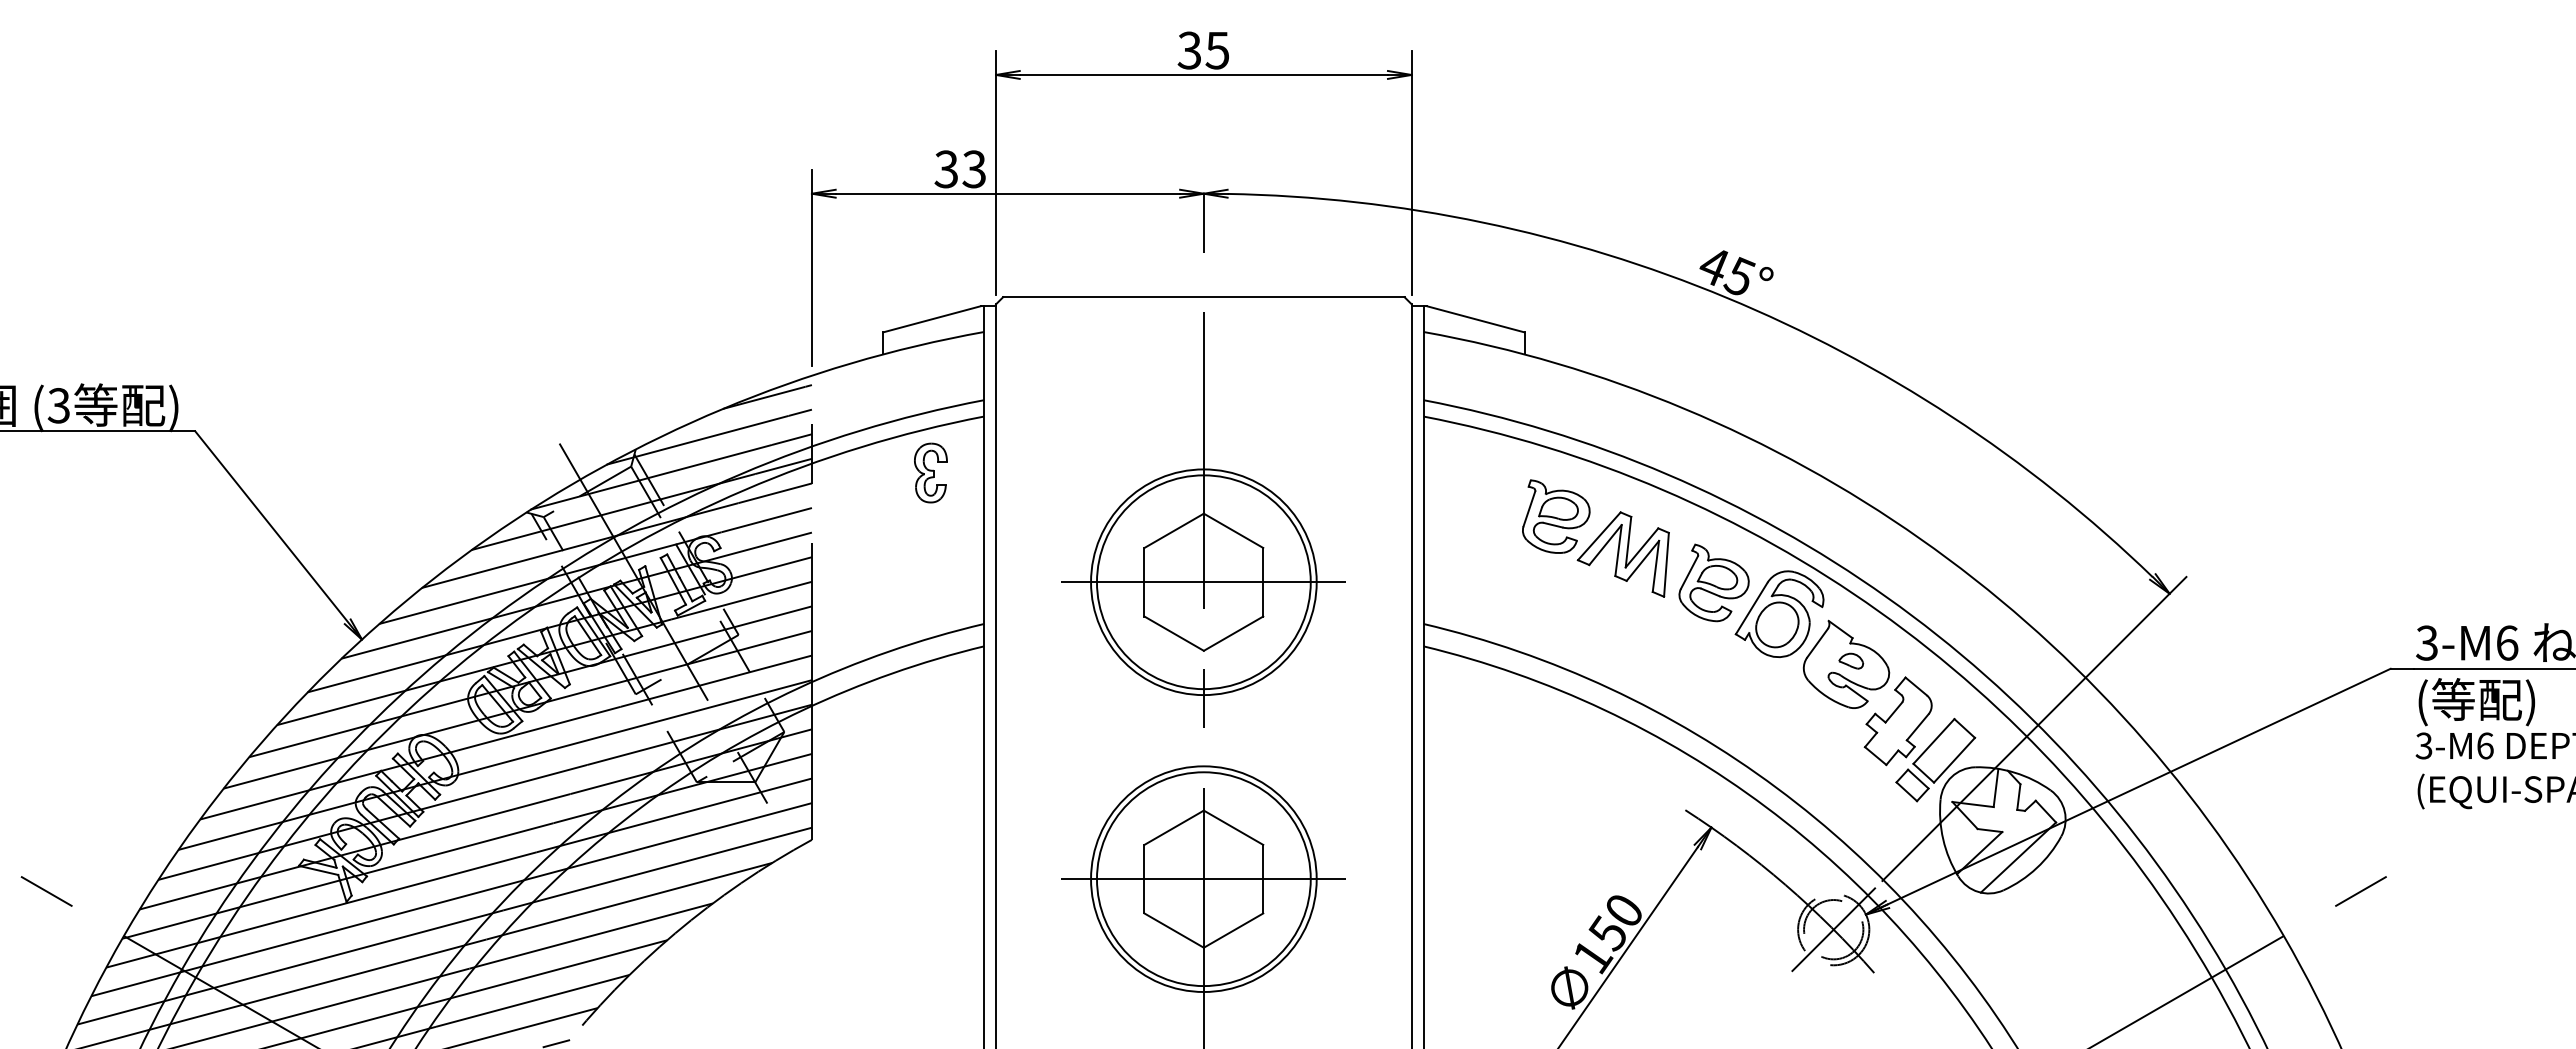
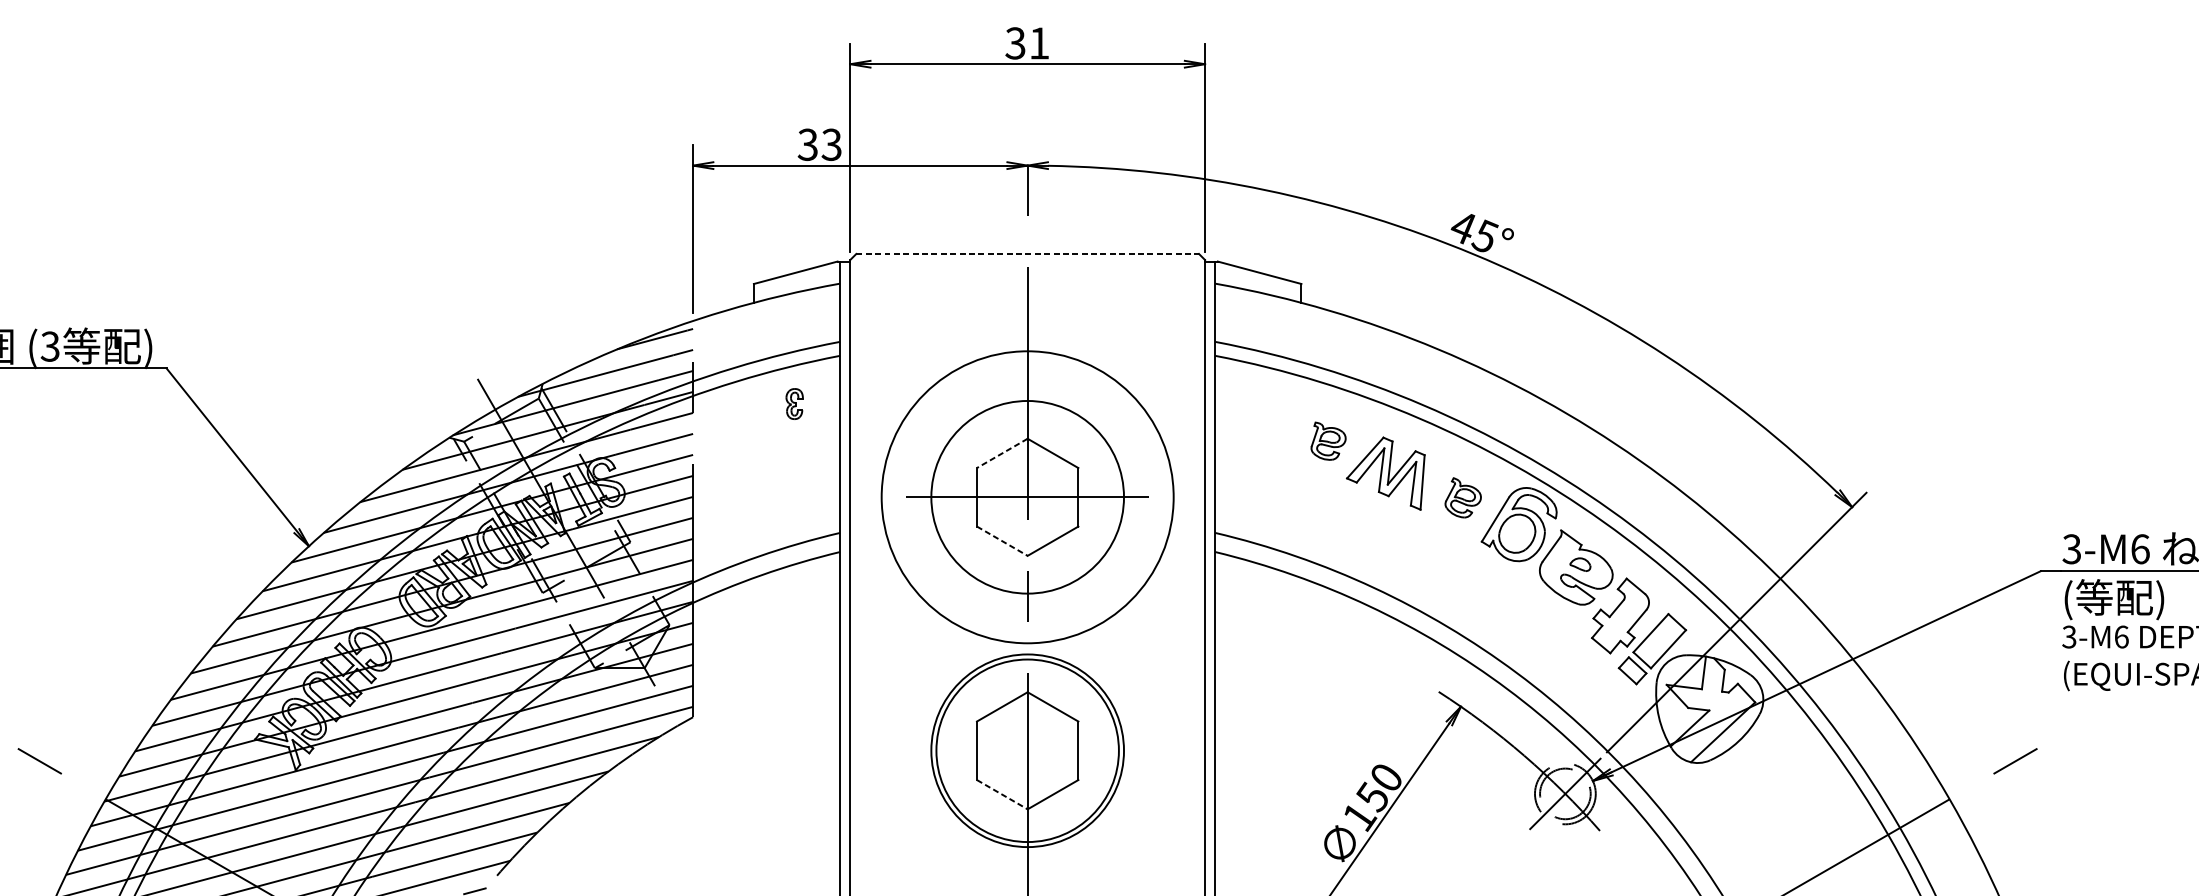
text: (1216, 50) -> (1038, 43), 35 -> 31
line: (1203, 297) -> (1027, 254), solid -> dashed
part: (930, 472) -> (794, 403), size x0.6
part: (1556, 516) -> (1328, 441), size x0.6
line: (1173, 531) -> (1001, 453), solid -> dashed
circle: (1203, 582) -> (1027, 497), size x1.6
part: (1713, 582) -> (1462, 497), size x0.6
line: (1174, 633) -> (1002, 541), solid -> dashed
line: (1203, 879) -> (1027, 751), removed
line: (1174, 930) -> (1002, 794), solid -> dashed

